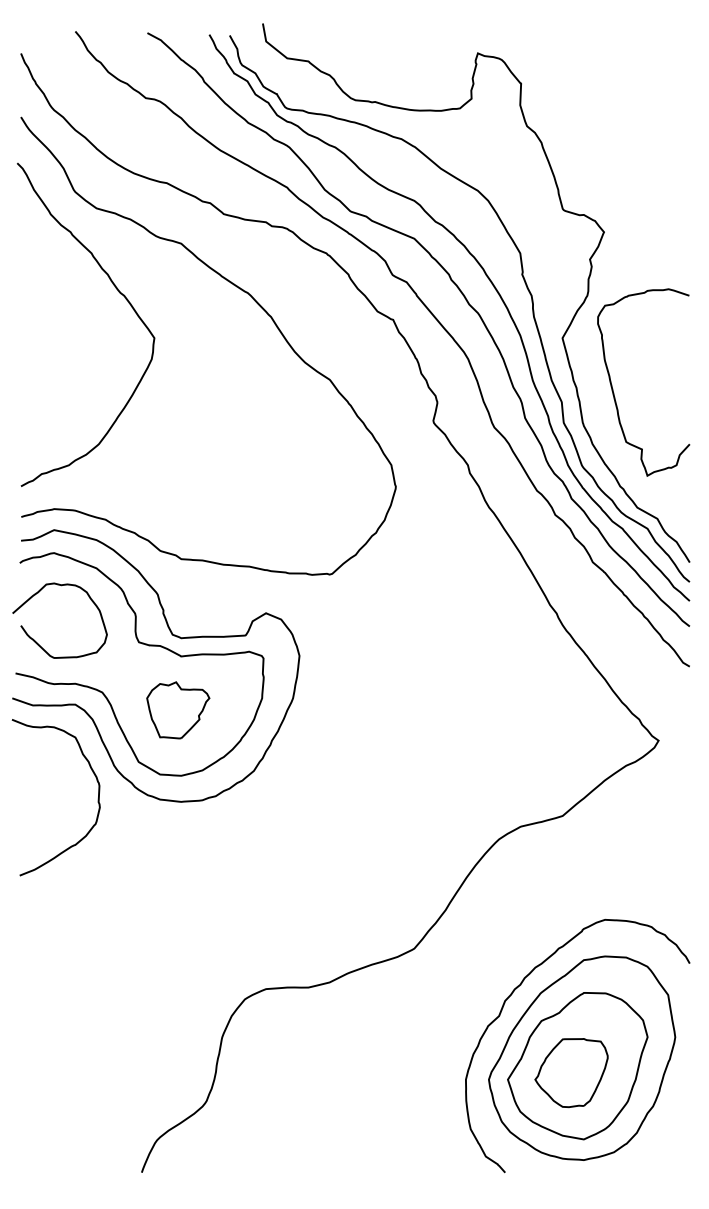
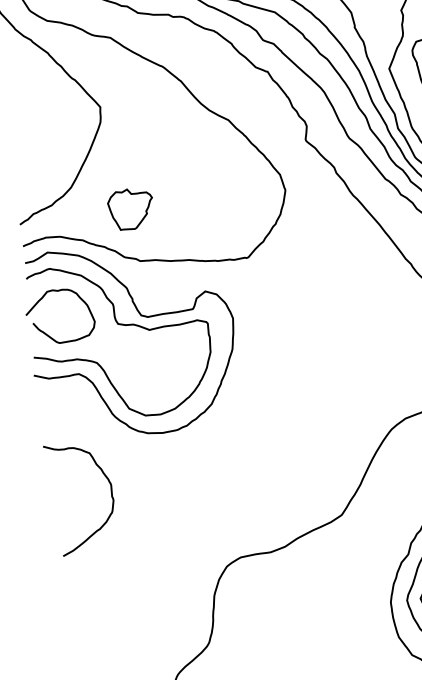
part: (178, 710) -> (131, 209), moved
curve: (97, 798) -> (111, 494), moved

